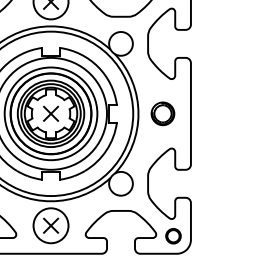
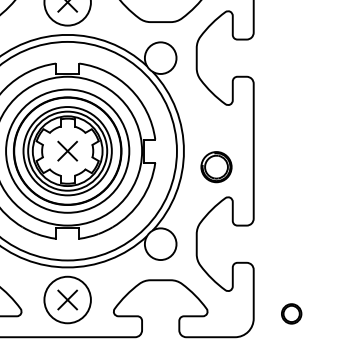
part: (162, 113) -> (215, 166), moved
circle: (173, 236) -> (291, 314), moved

